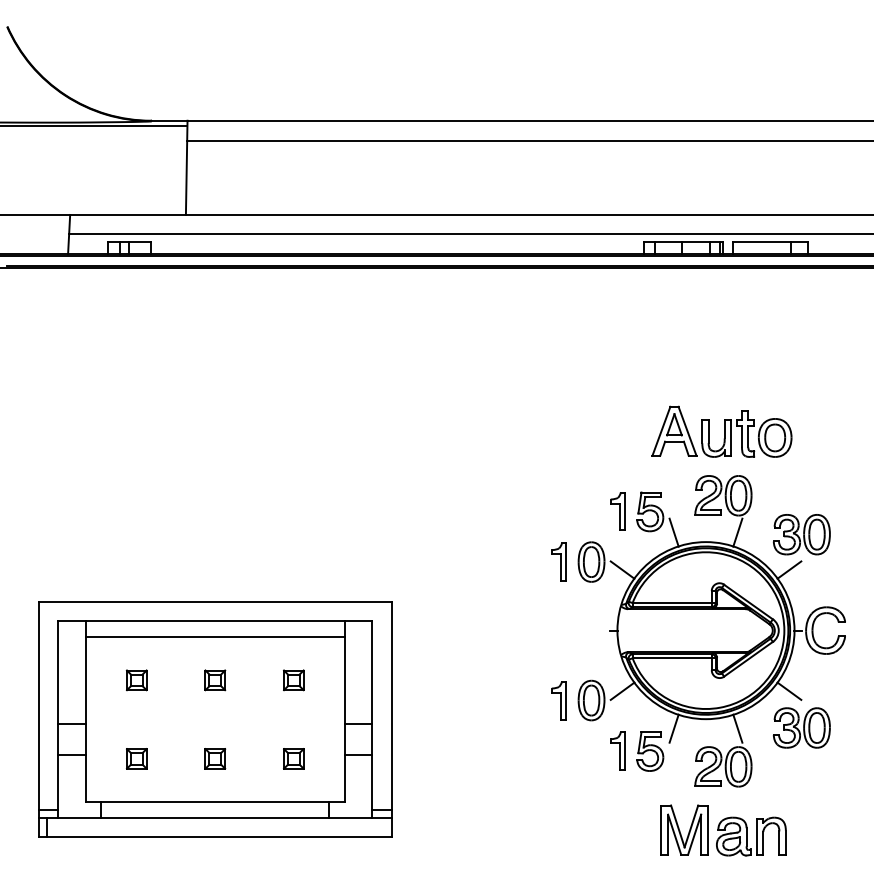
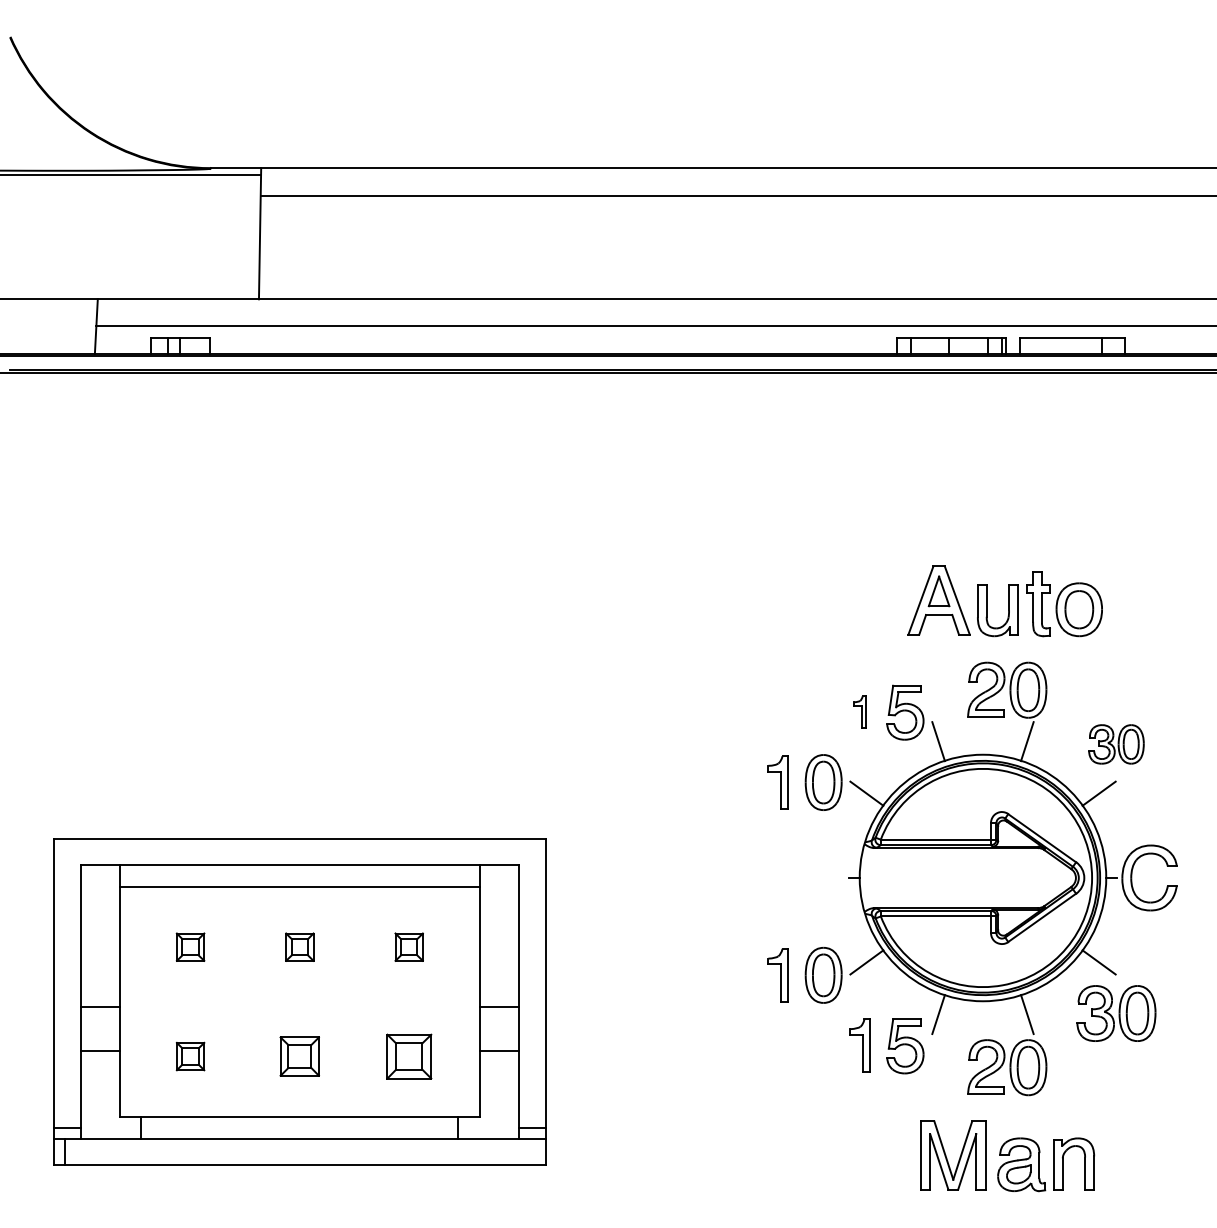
part: (617, 511) -> (859, 712), size x0.6
part: (801, 534) -> (1116, 744), size x0.7
part: (215, 758) -> (299, 1056), size x1.4
part: (293, 758) -> (408, 1056), size x1.6

